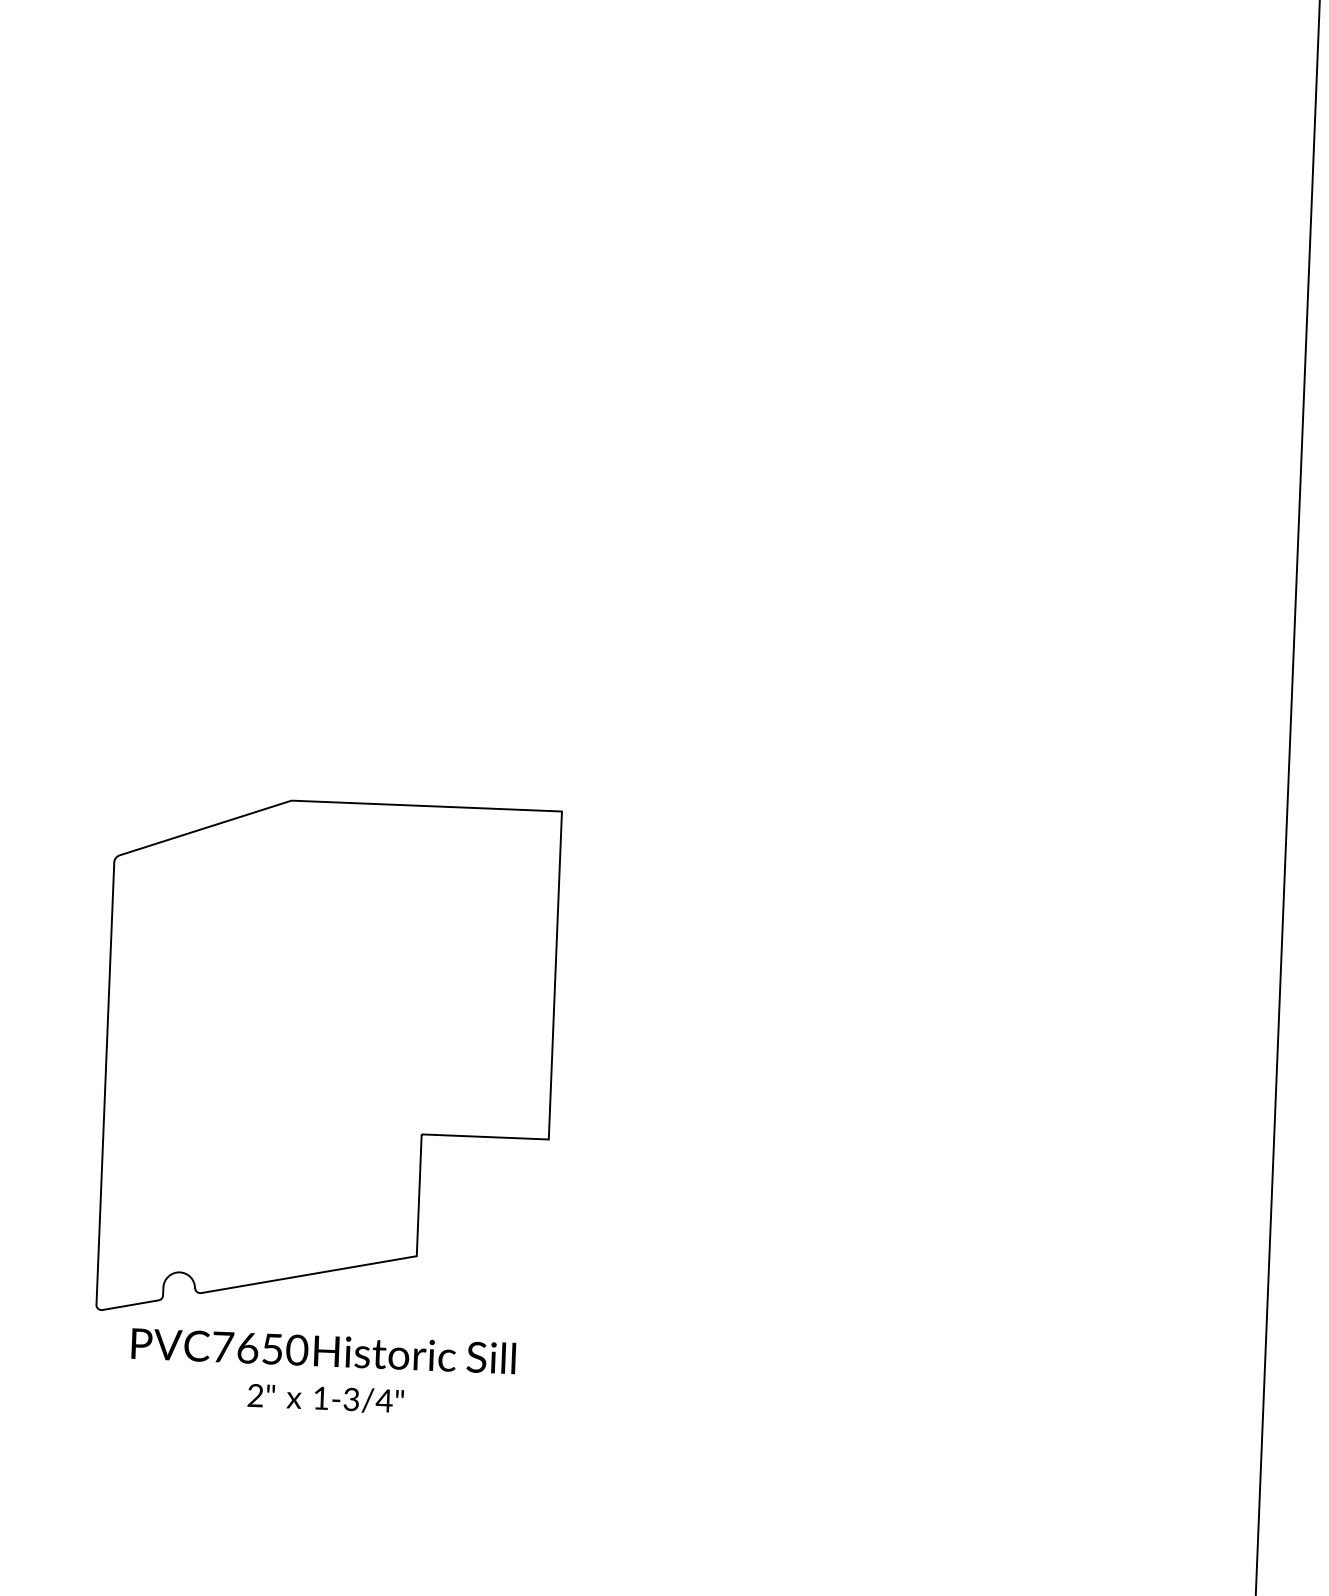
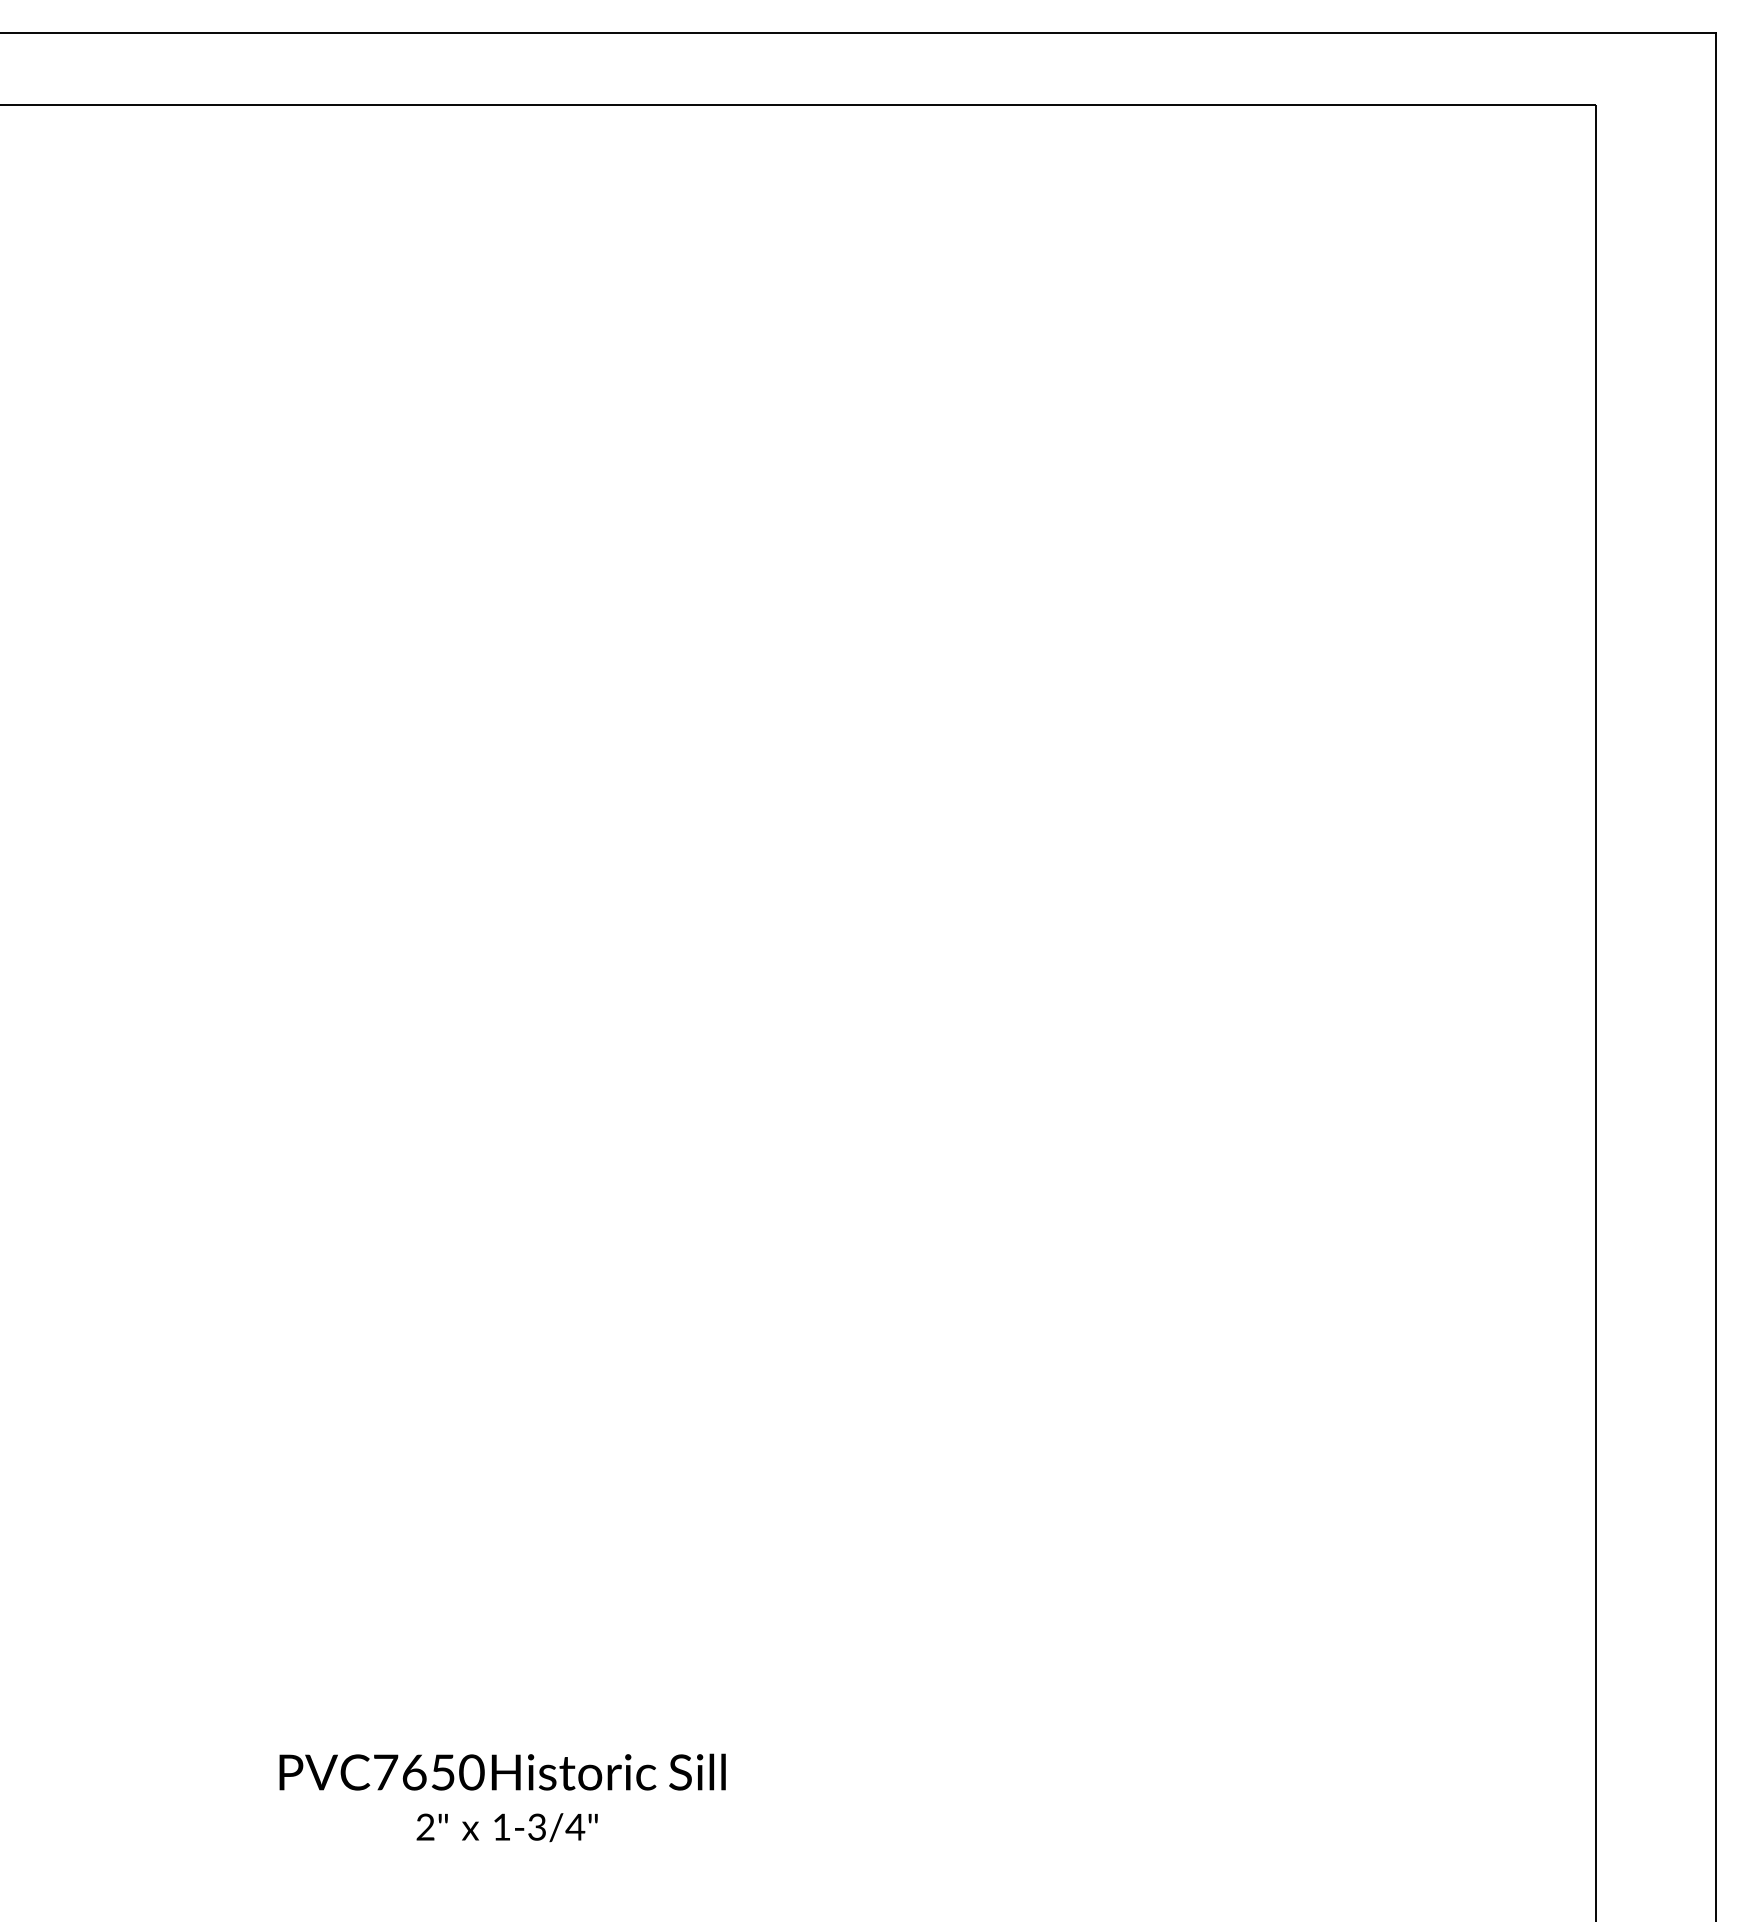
part: (328, 1060) -> (494, 1434), removed

